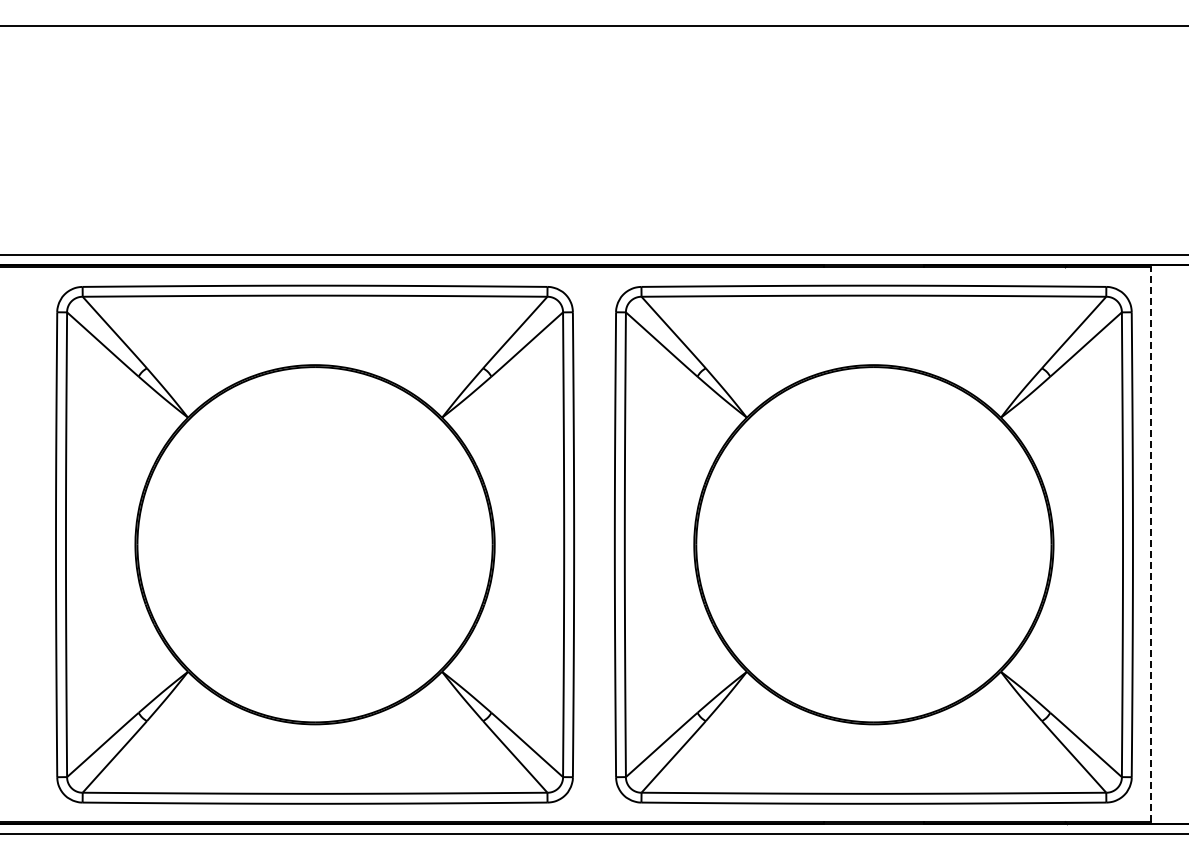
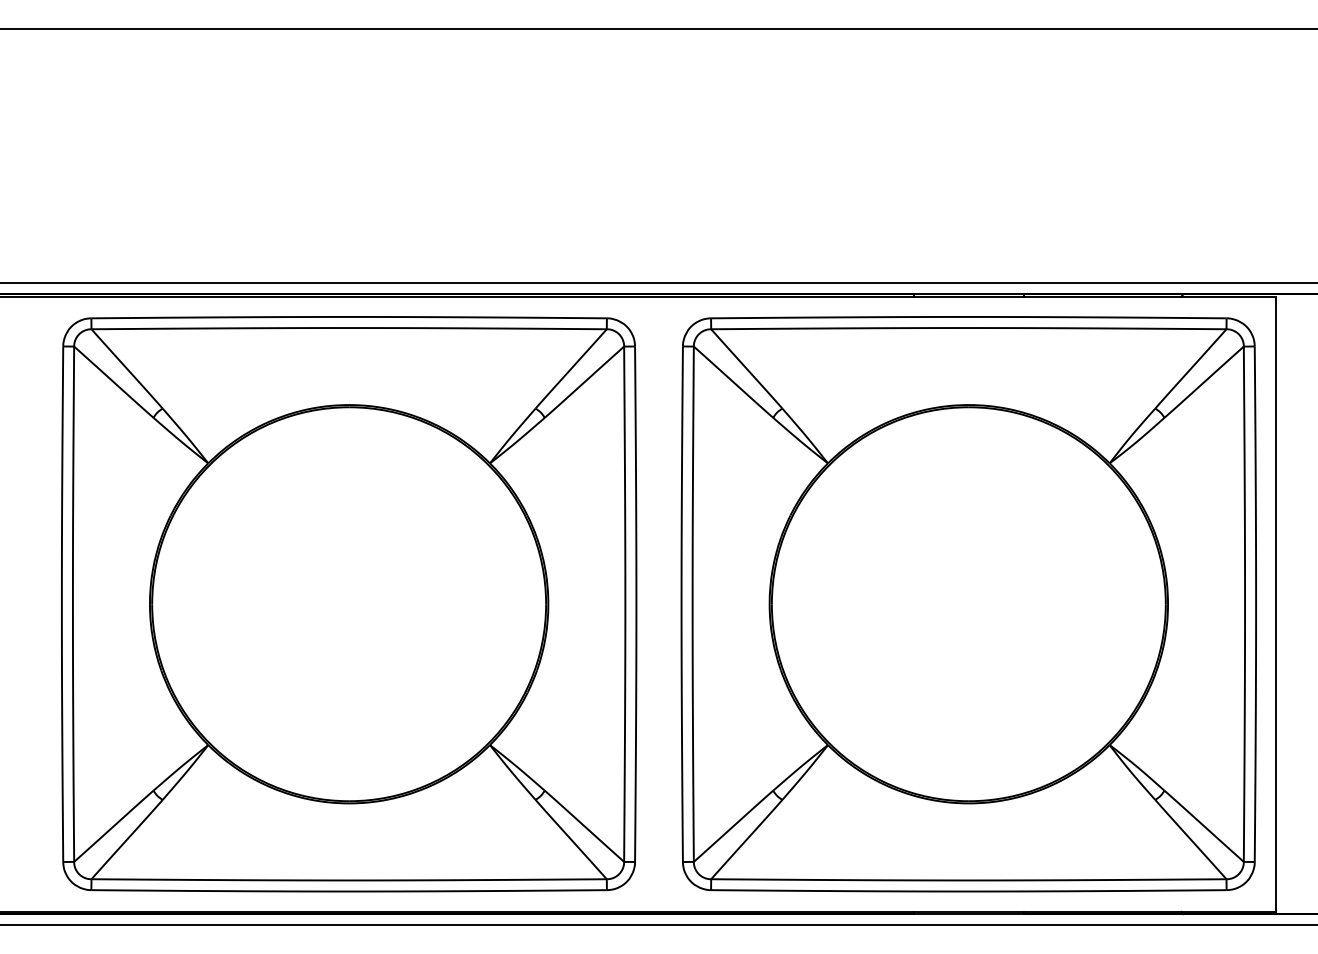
line: (1151, 544) -> (1276, 603), dashed -> solid

